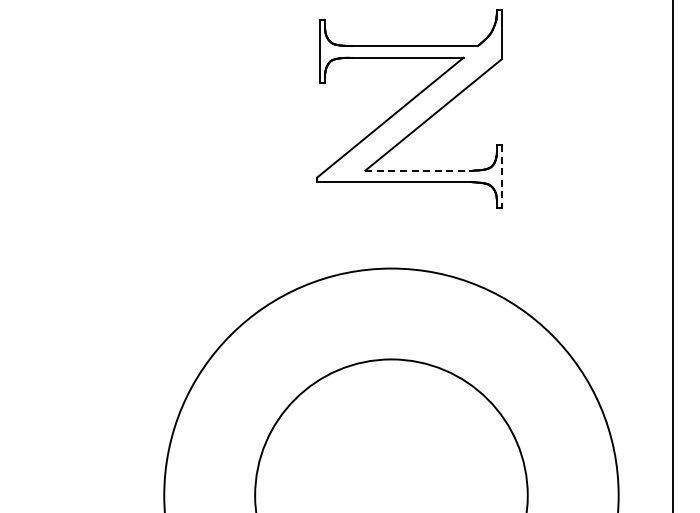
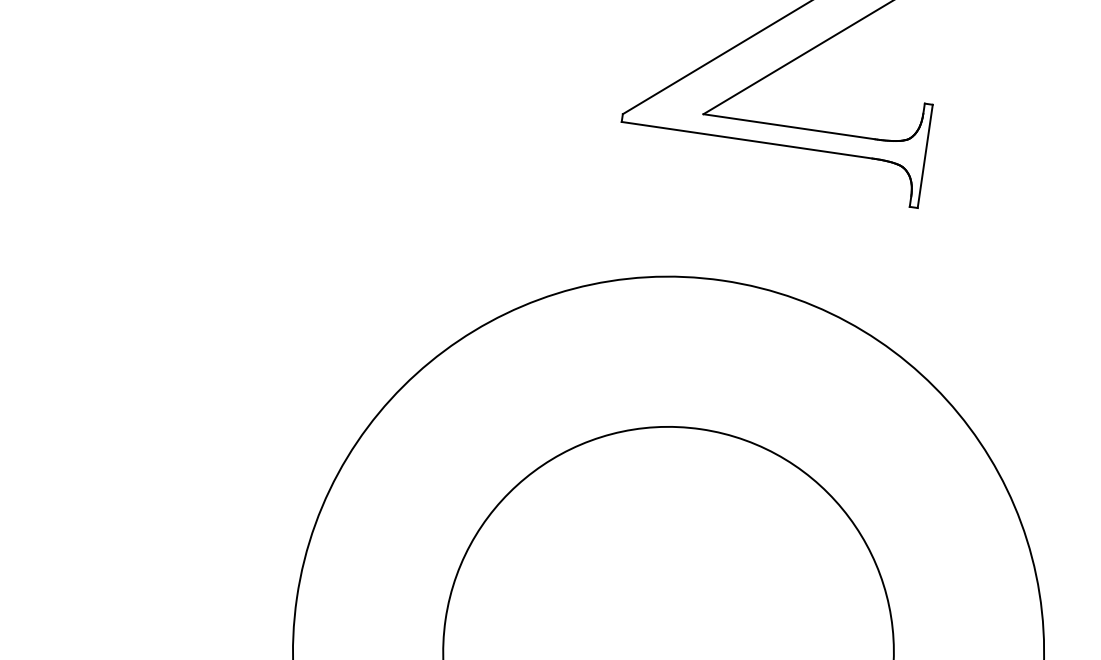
line: (417, 170) -> (788, 126), dashed -> solid
line: (501, 176) -> (924, 156), dashed -> solid

